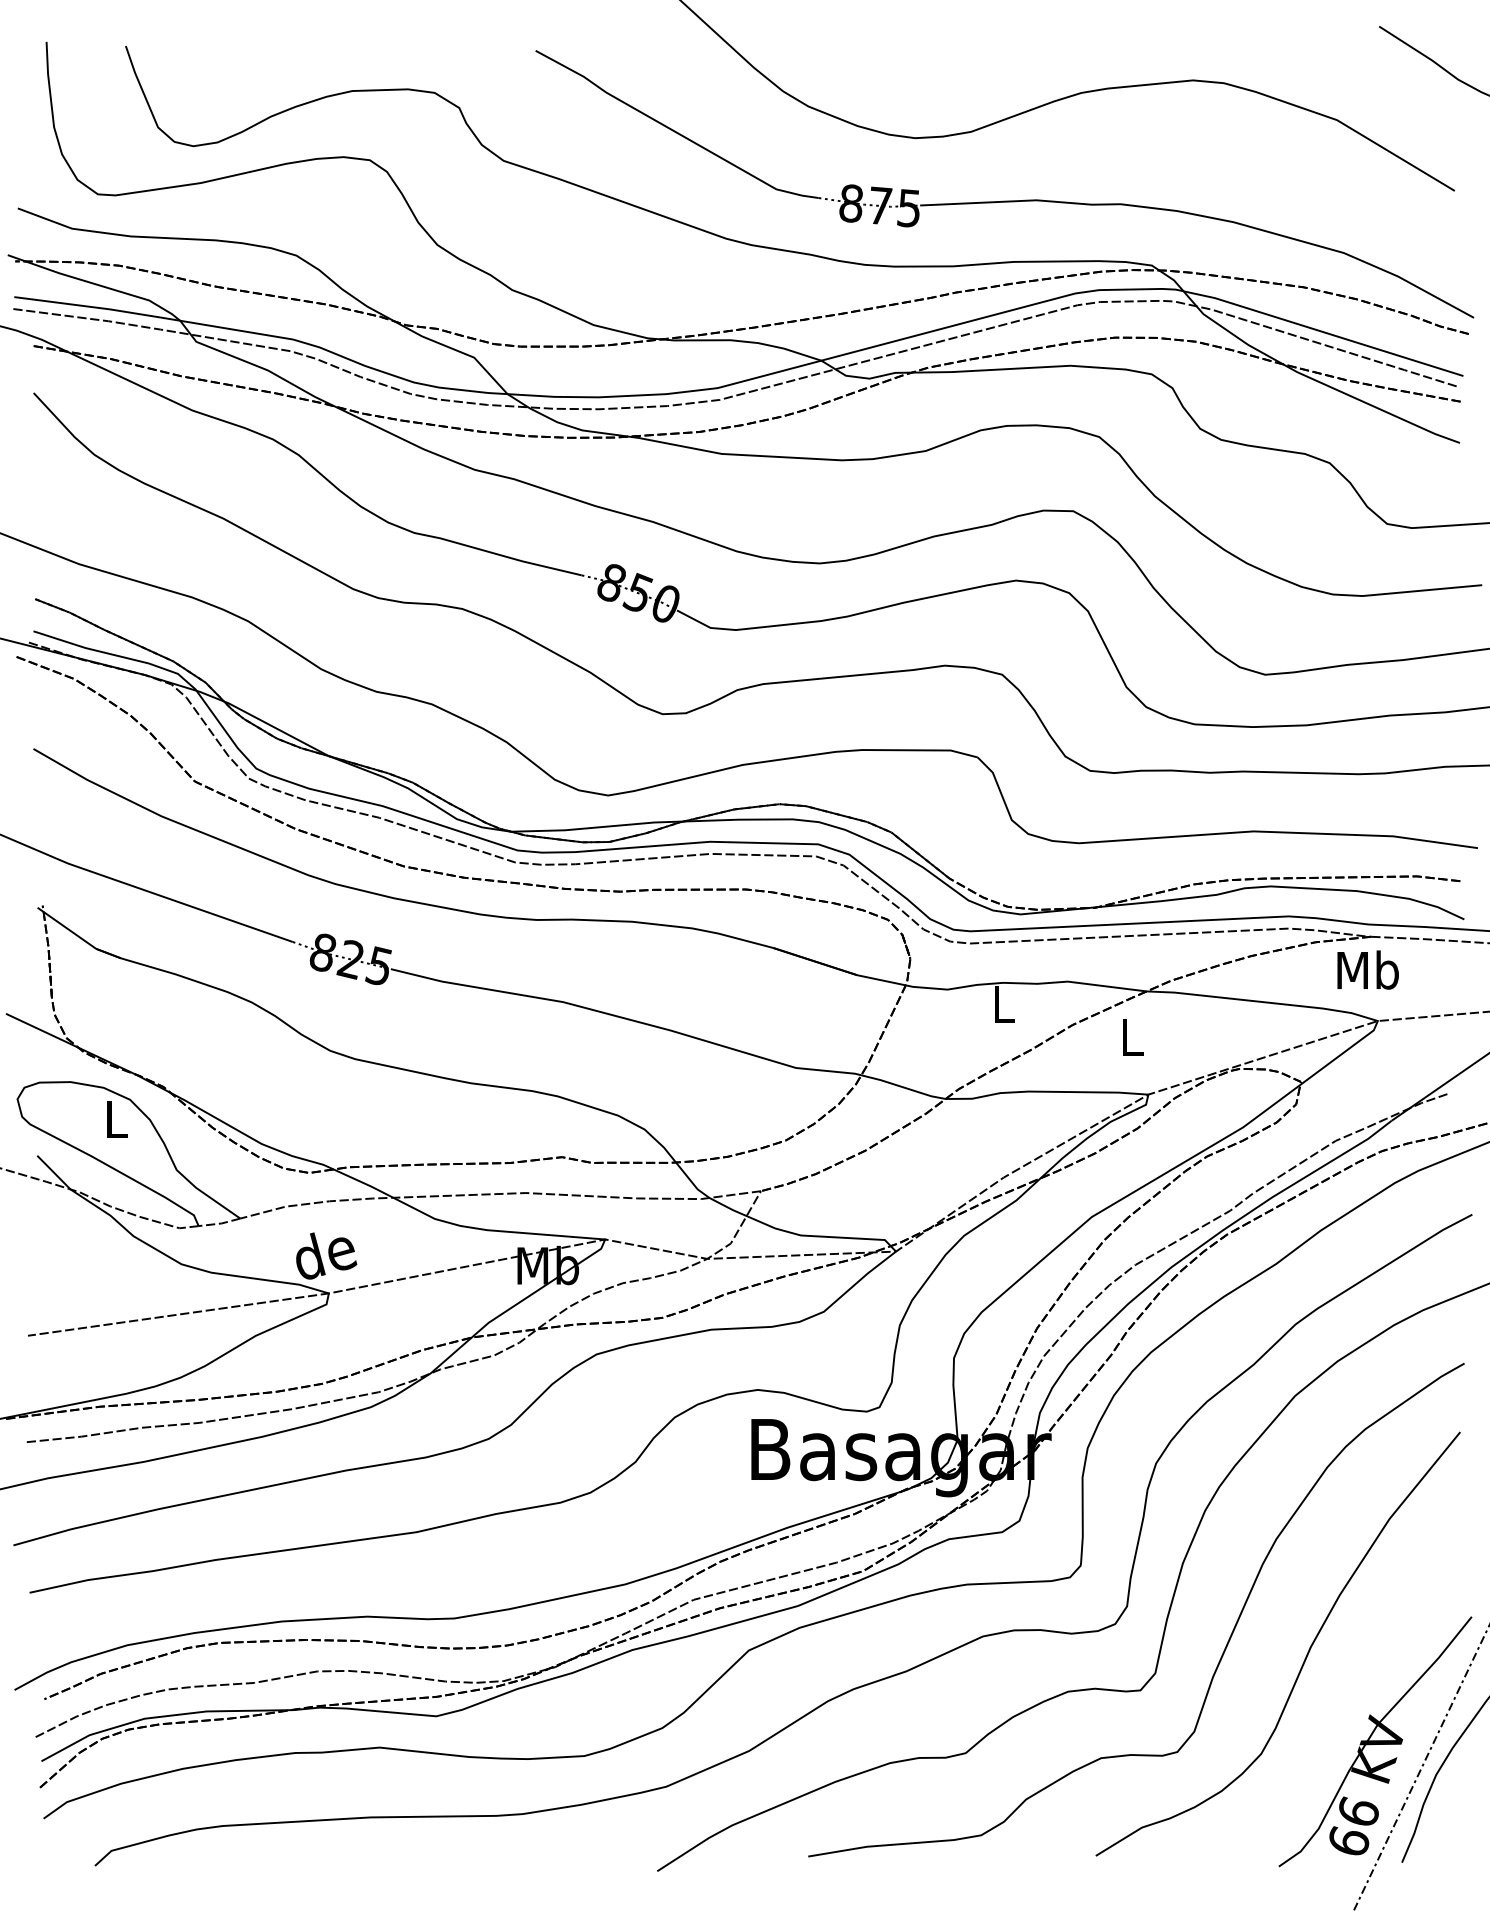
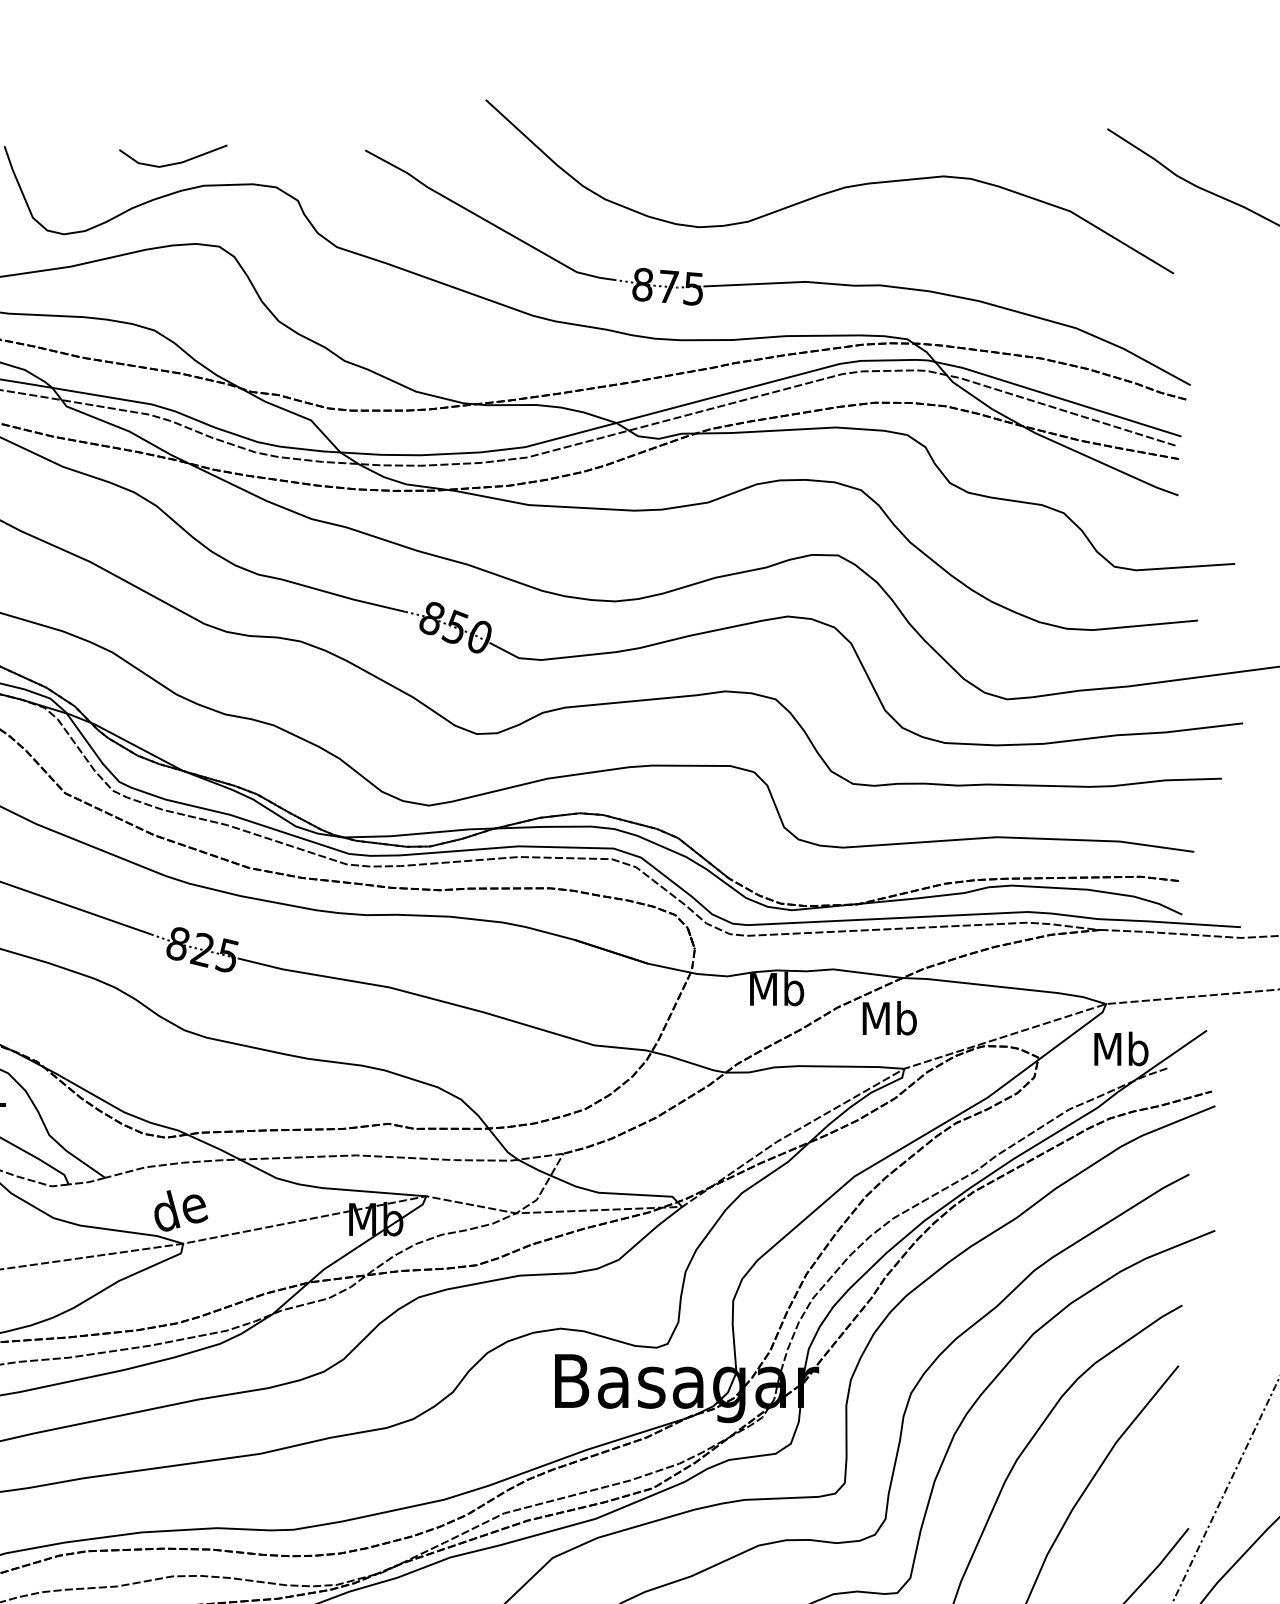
line: (317, 65) -> (173, 163), added
text: (1367, 969) -> (1120, 1048), moved
text: (1003, 1003) -> (776, 988), L -> Mb
text: (1131, 1036) -> (889, 1017), L -> Mb

